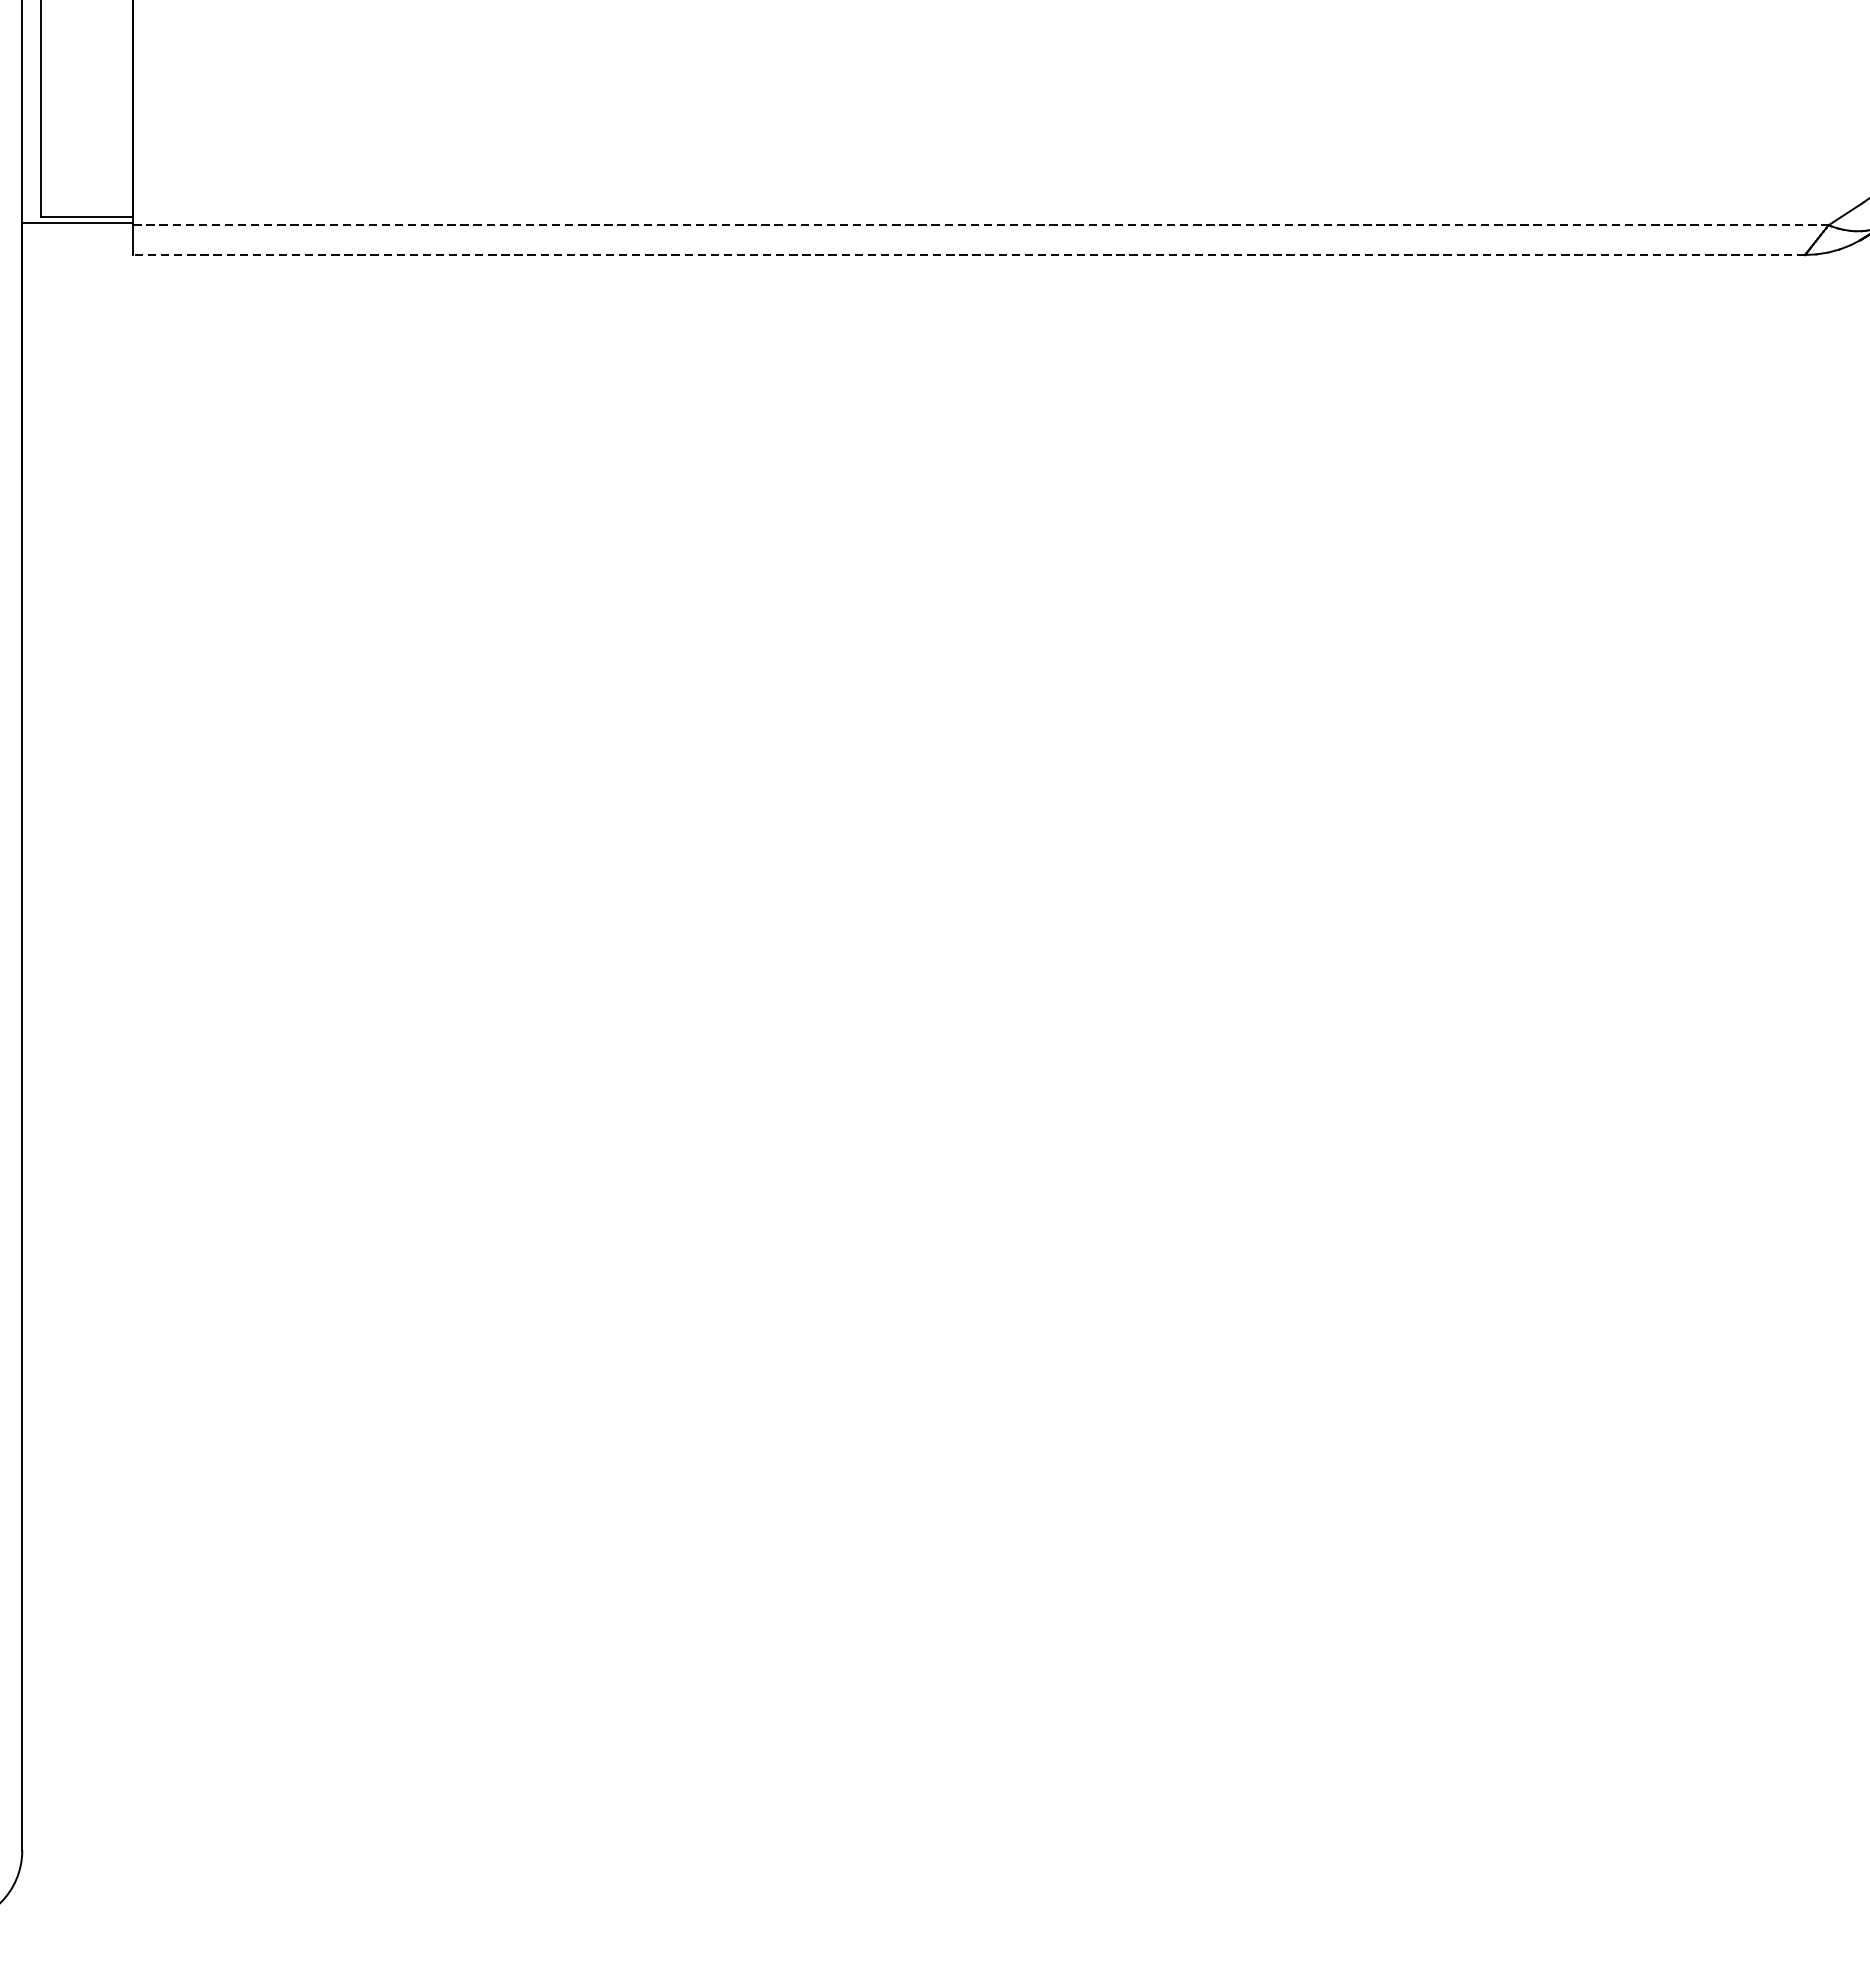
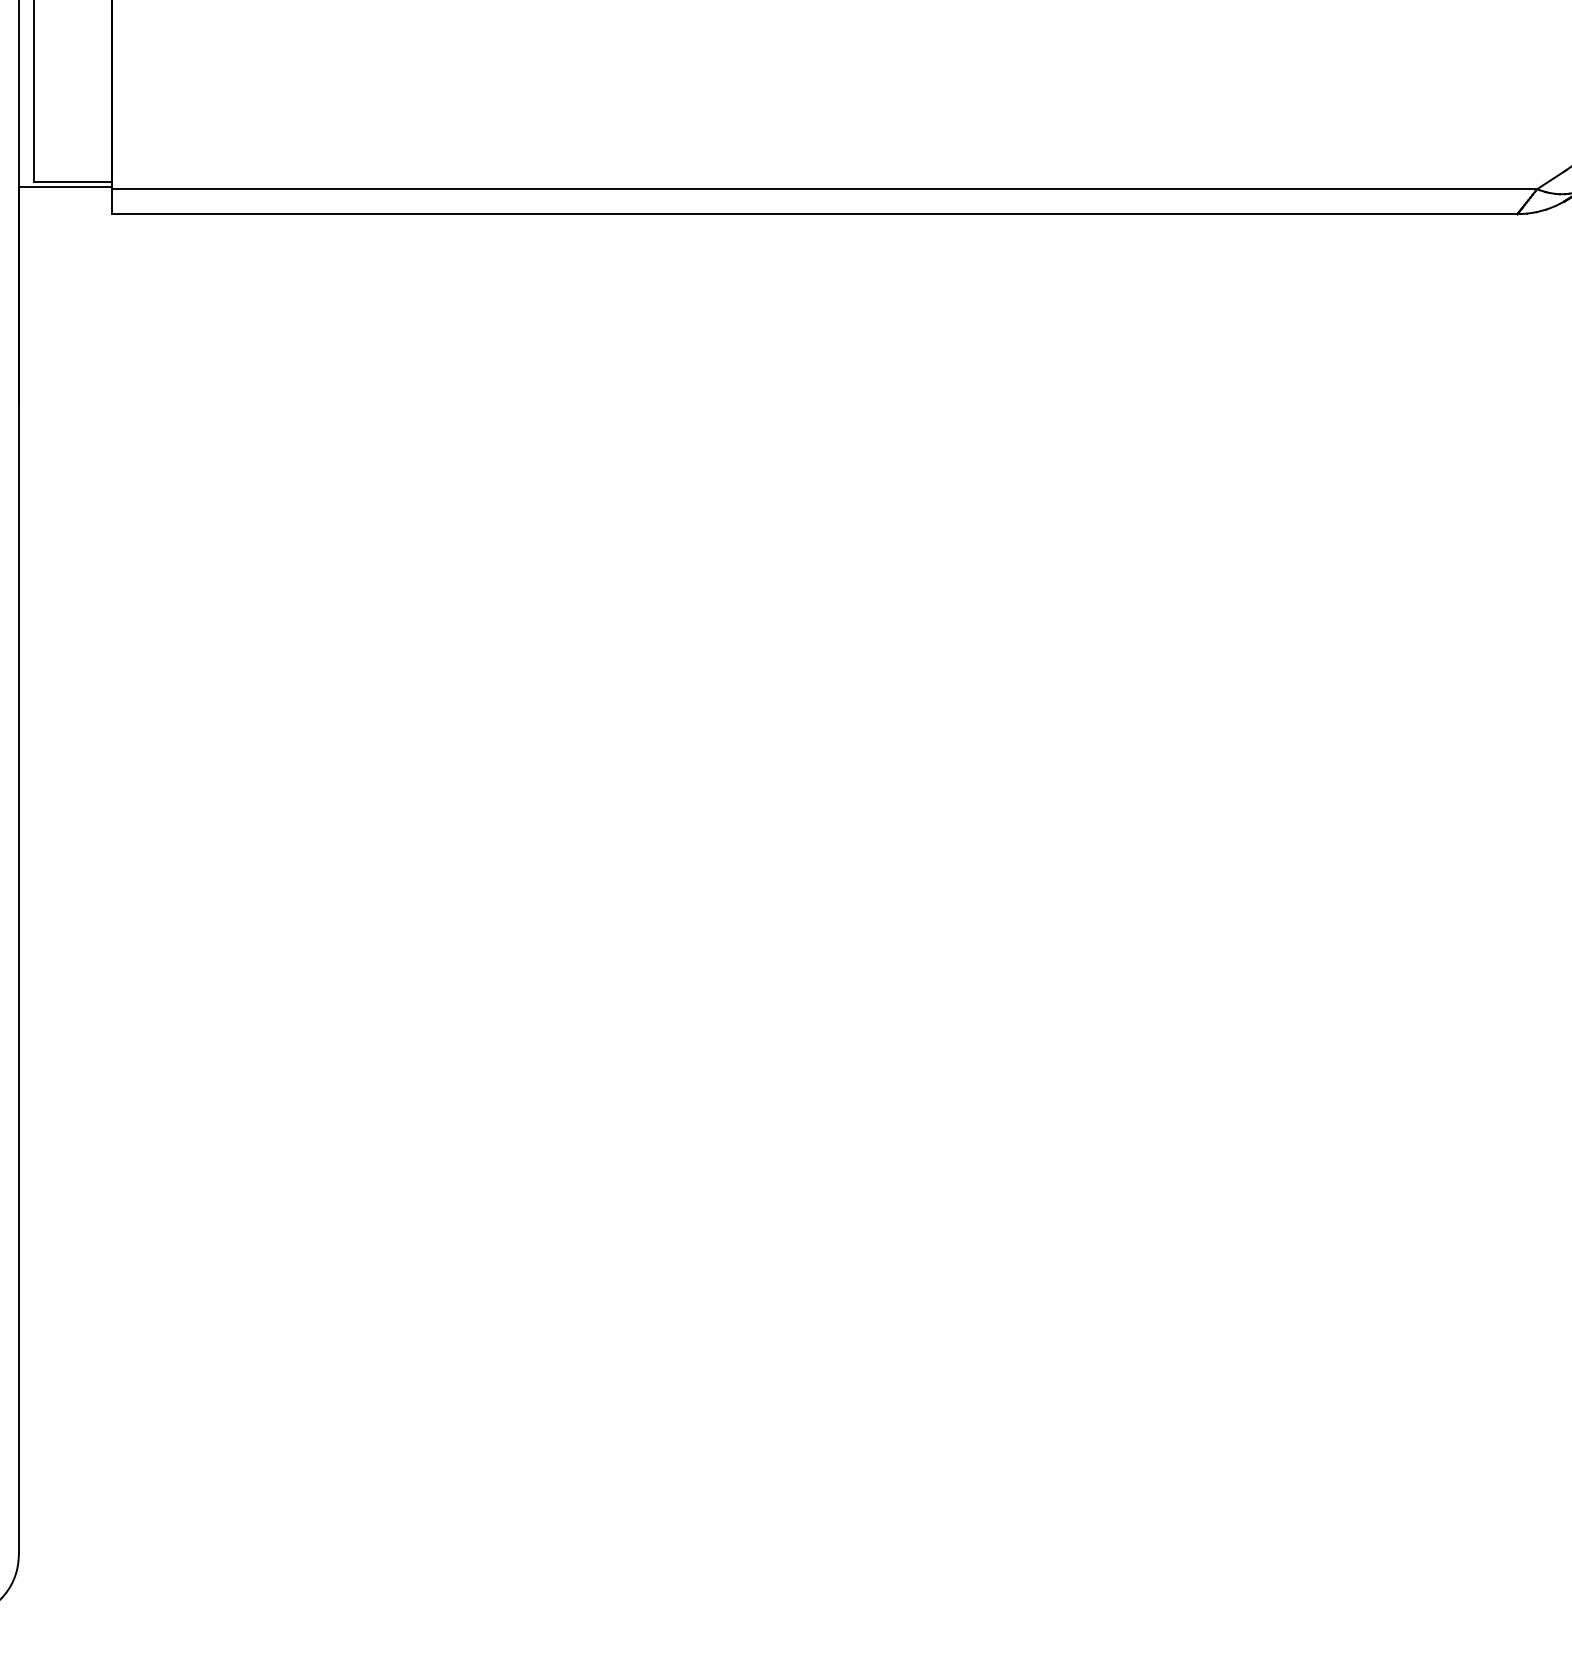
line: (980, 225) -> (824, 189), dashed -> solid
line: (968, 255) -> (814, 214), dashed -> solid

